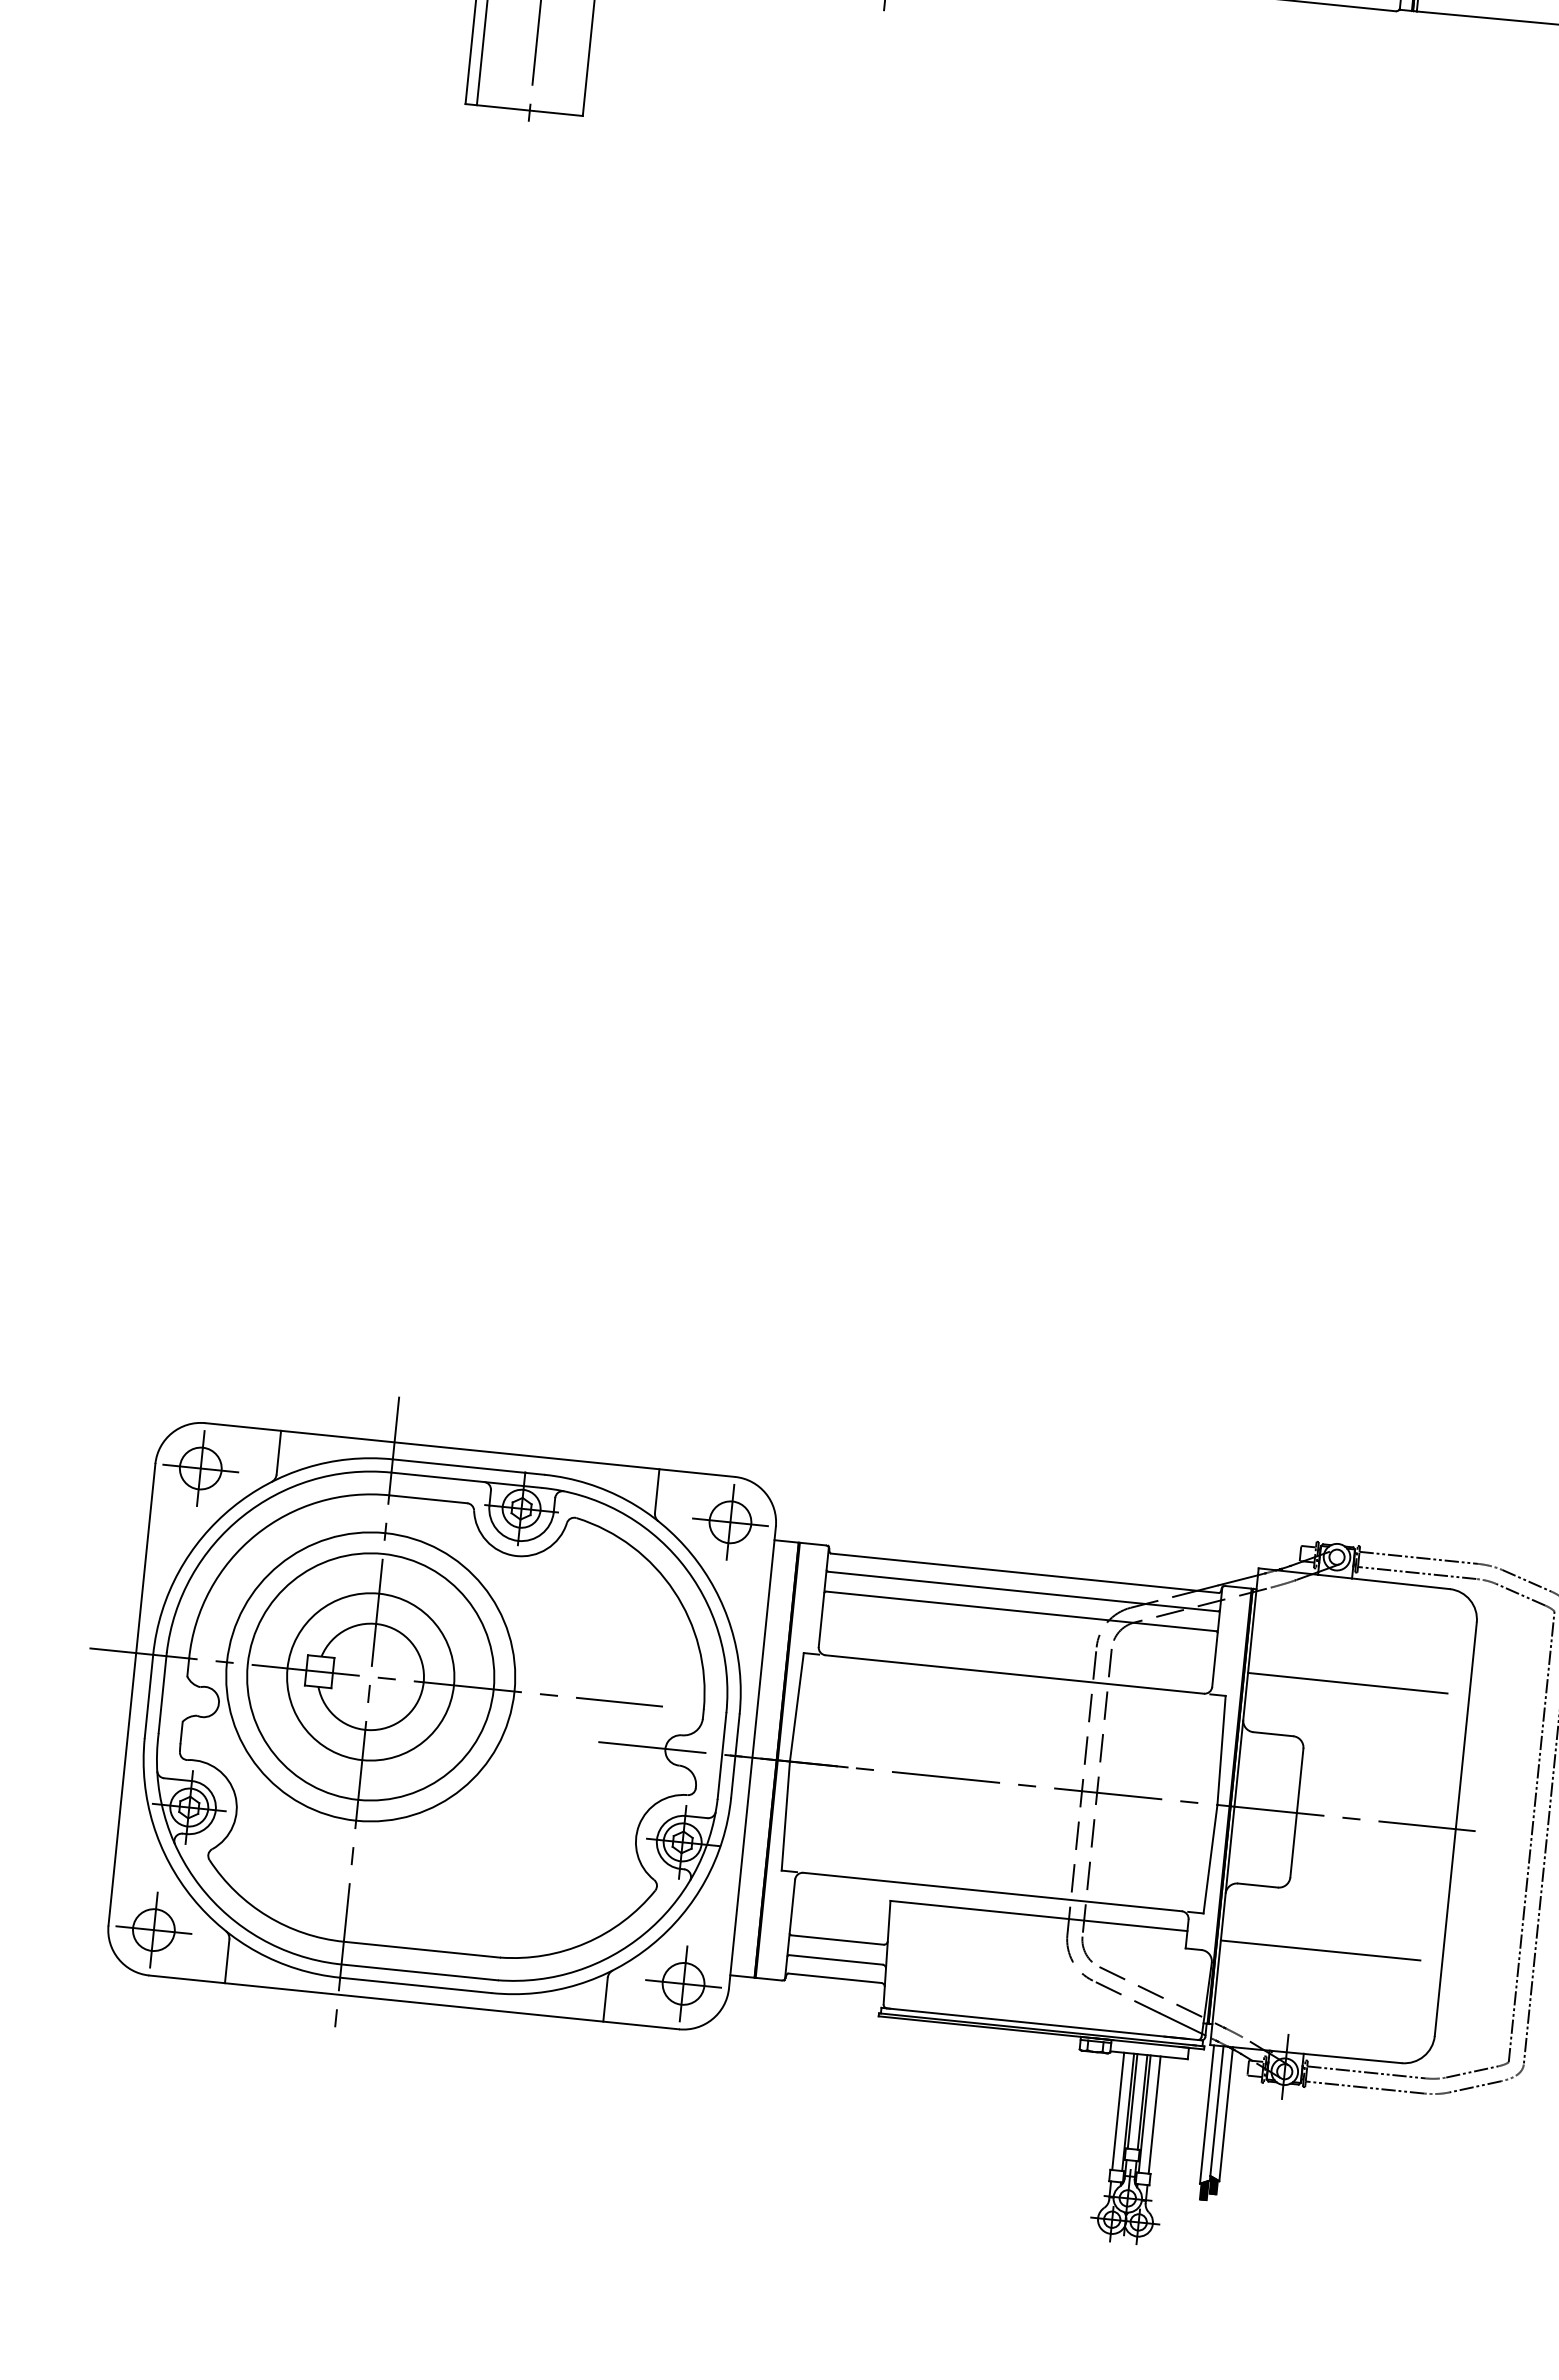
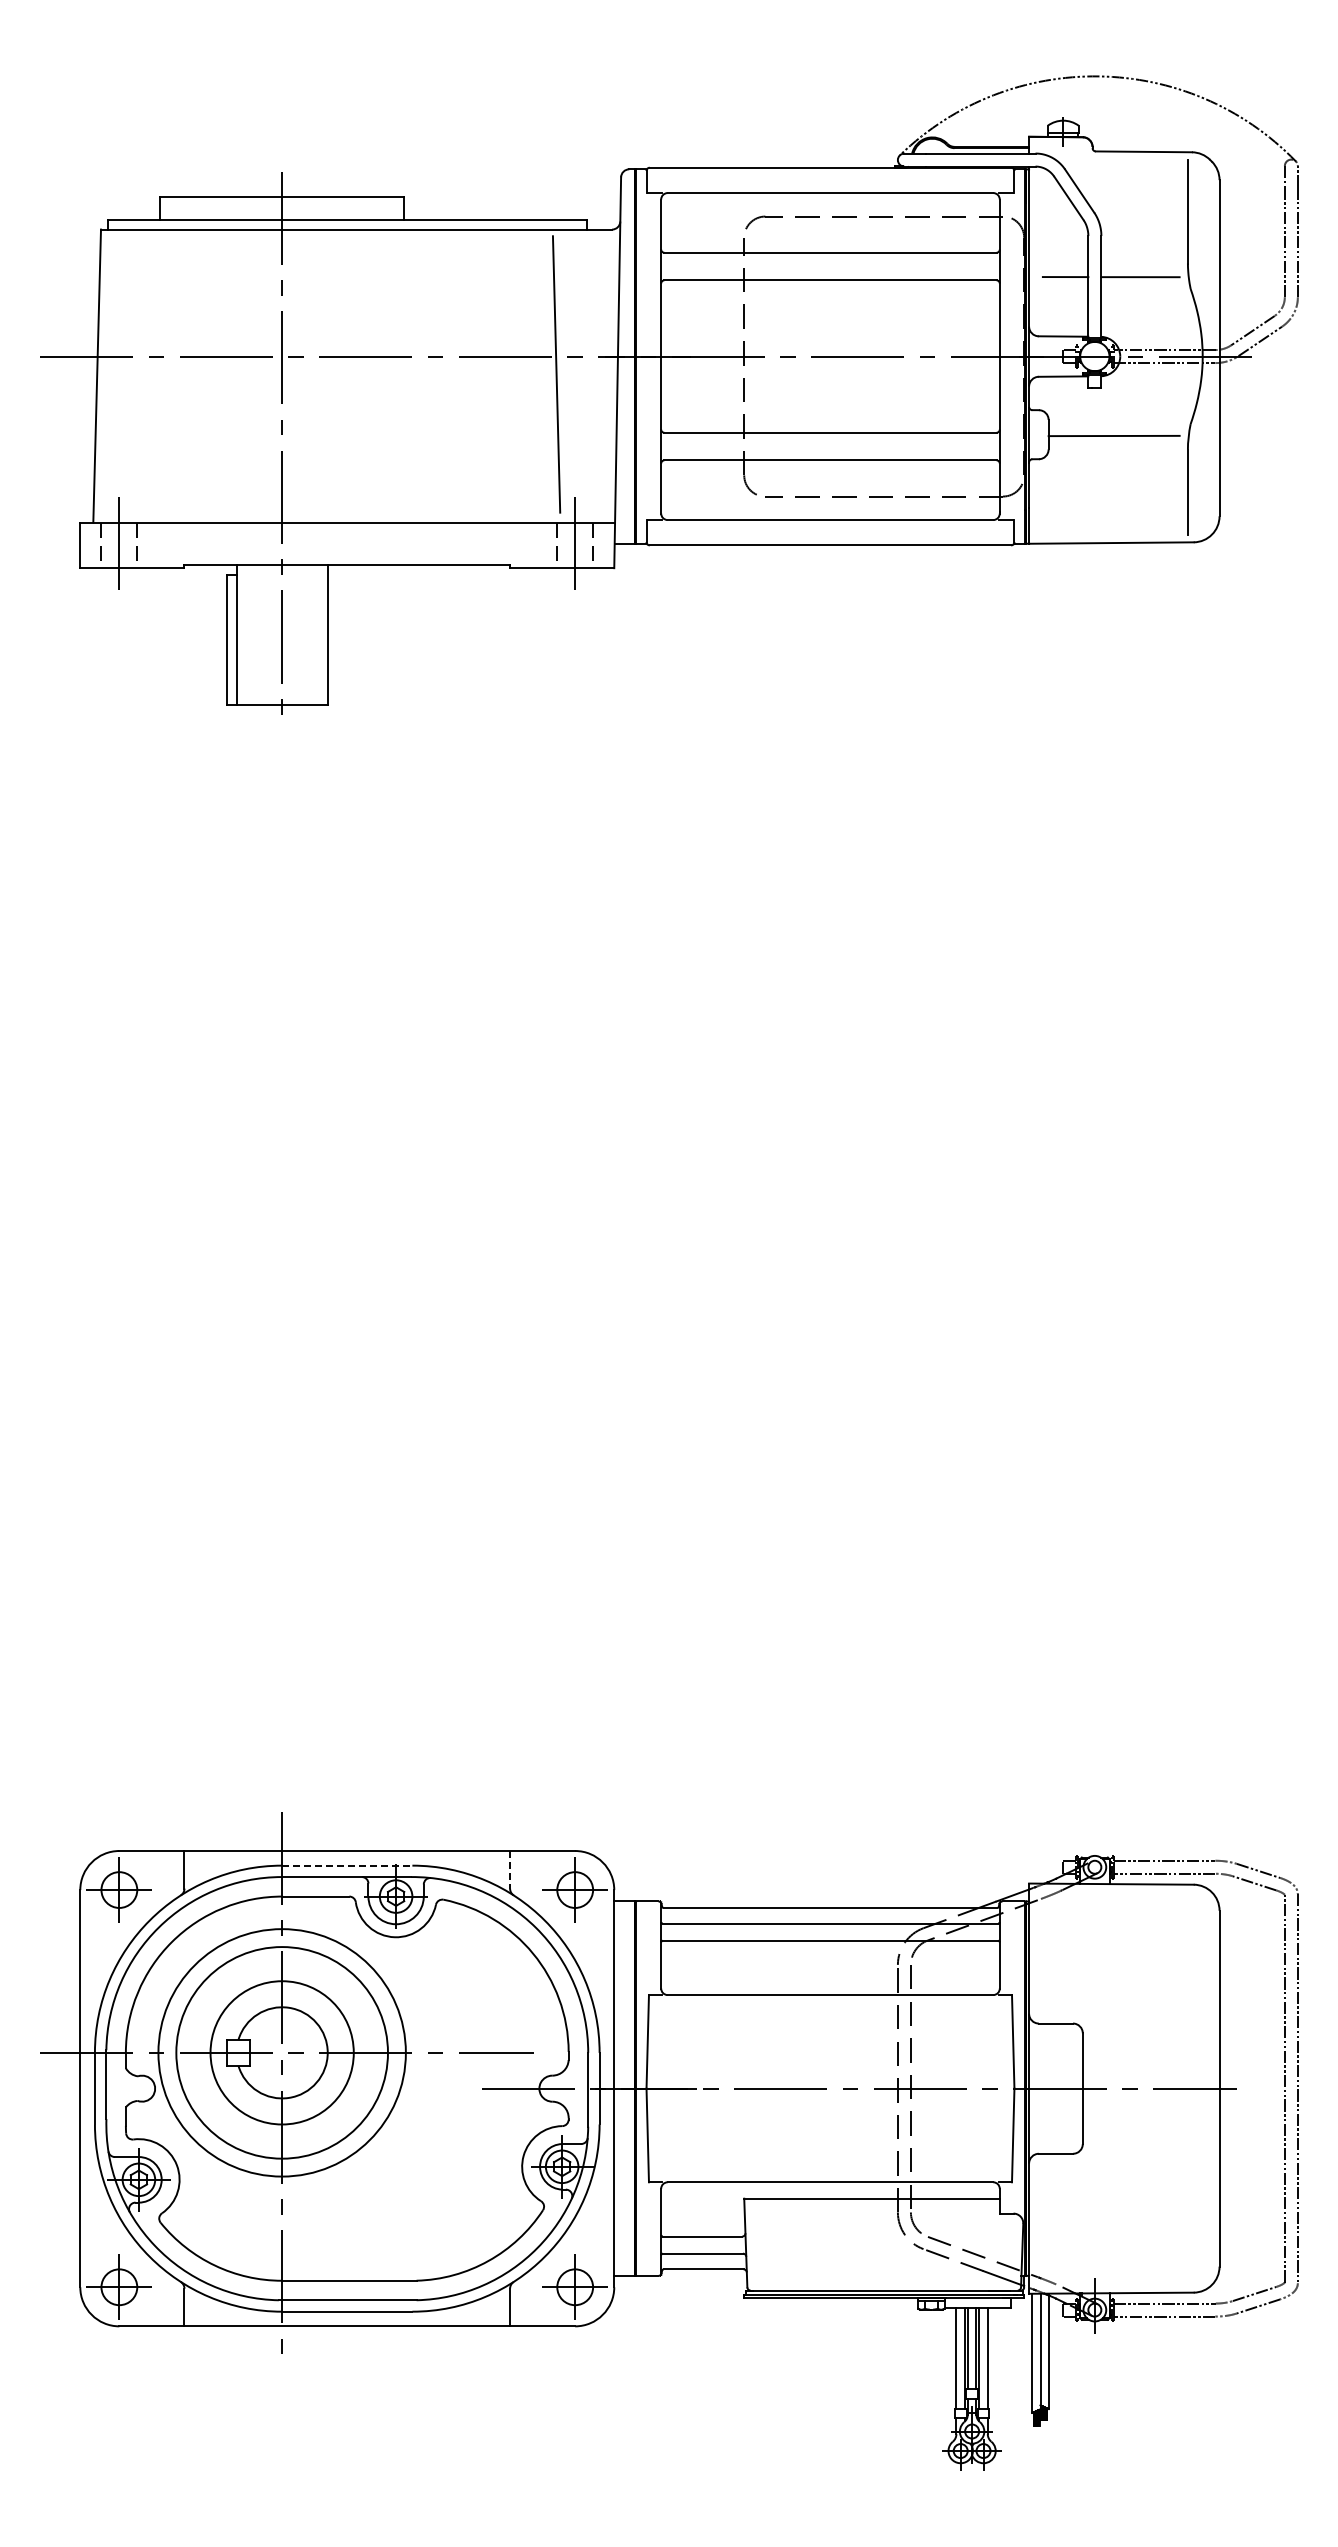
line: (468, 1466) -> (347, 1865), solid -> dashed
line: (657, 1490) -> (510, 1869), solid -> dashed
line: (1347, 1682) -> (1114, 1973), removed
line: (1320, 1950) -> (1114, 2203), removed

